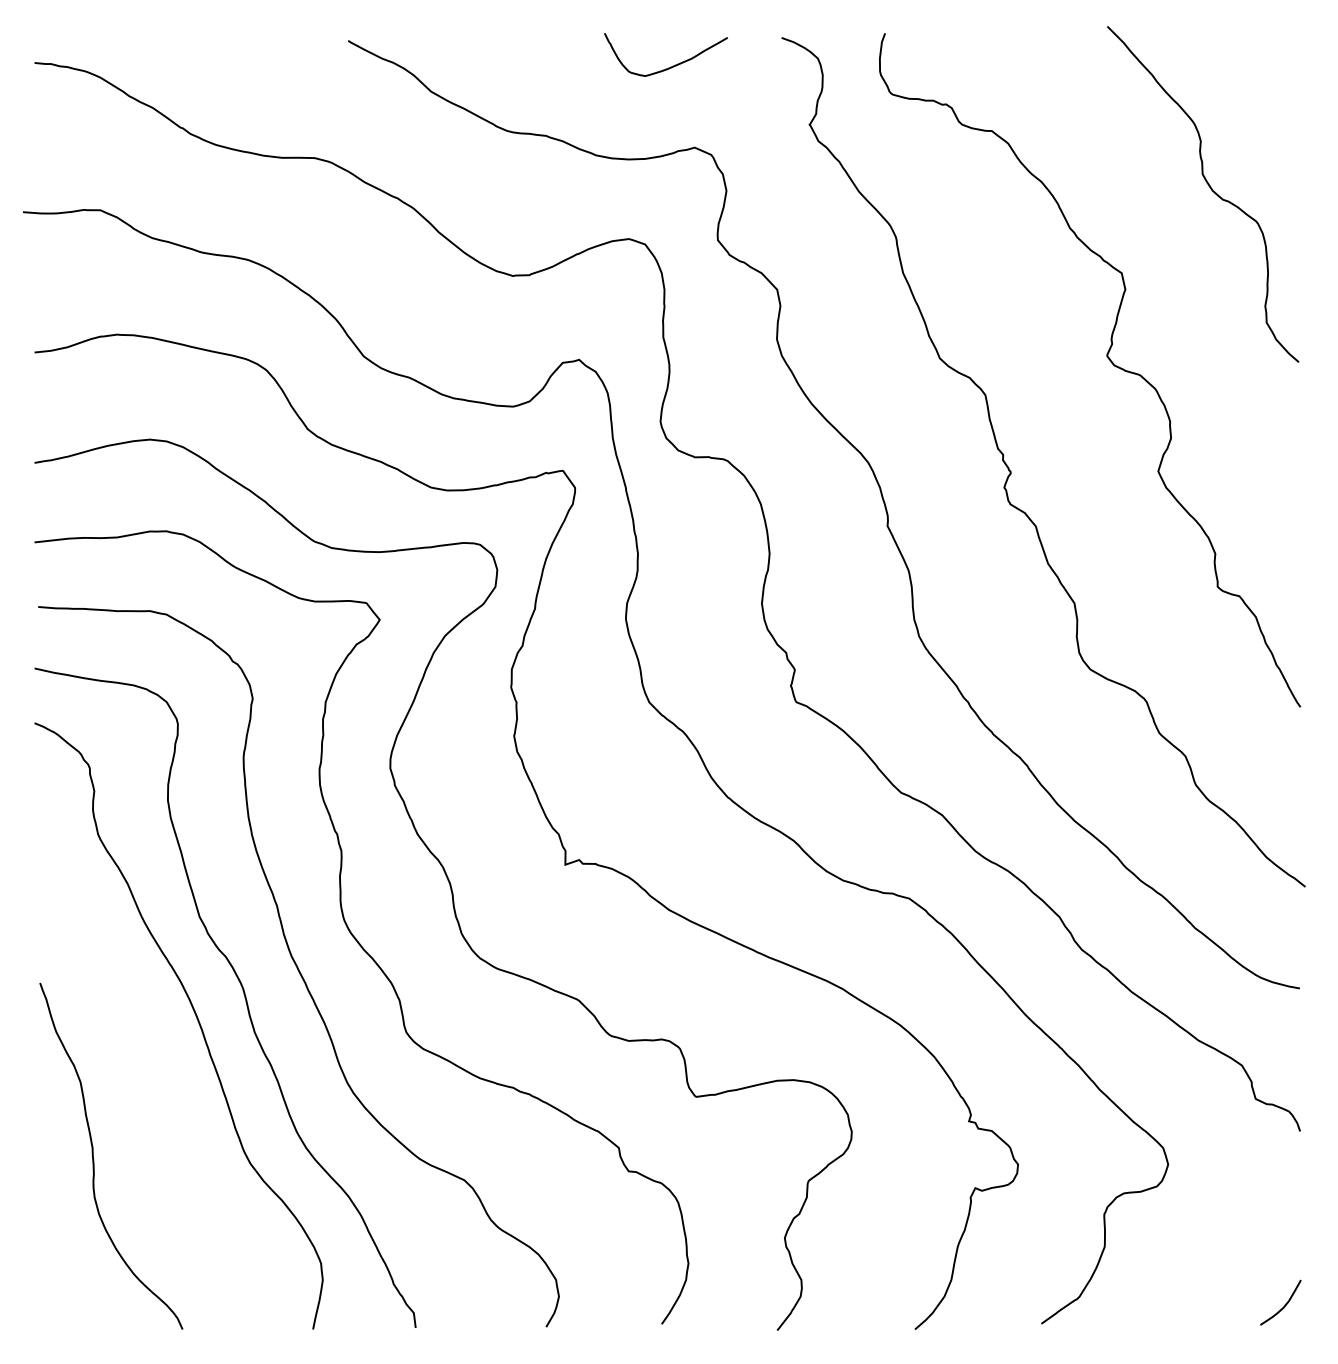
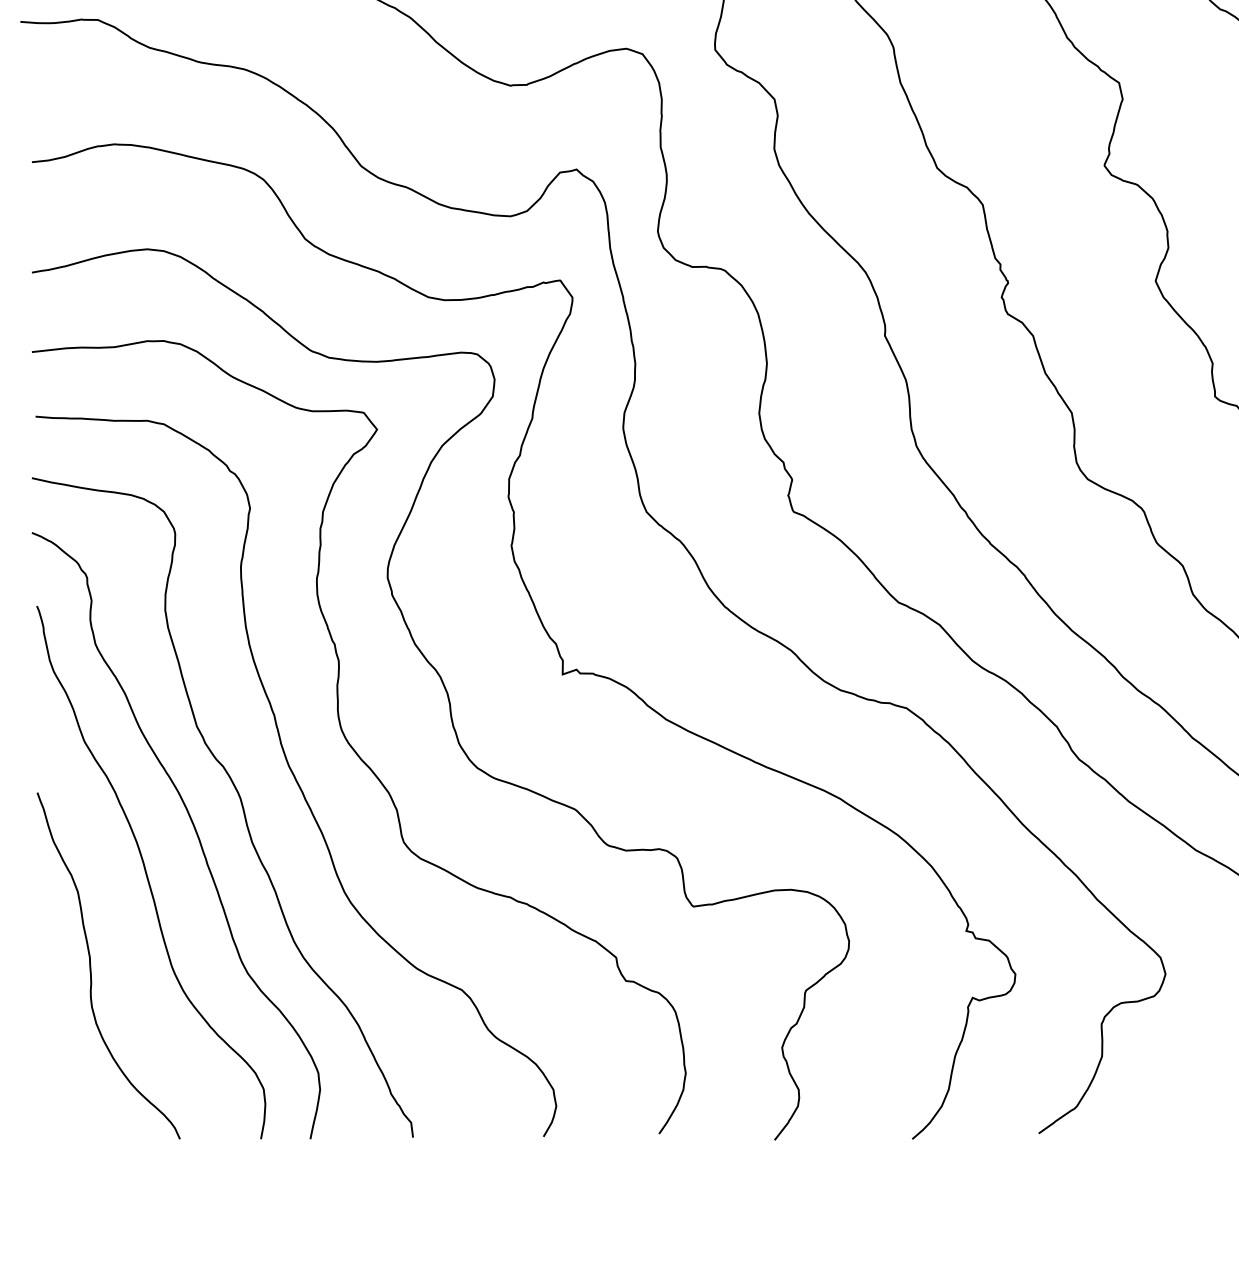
curve: (149, 1062) -> (146, 872), added

